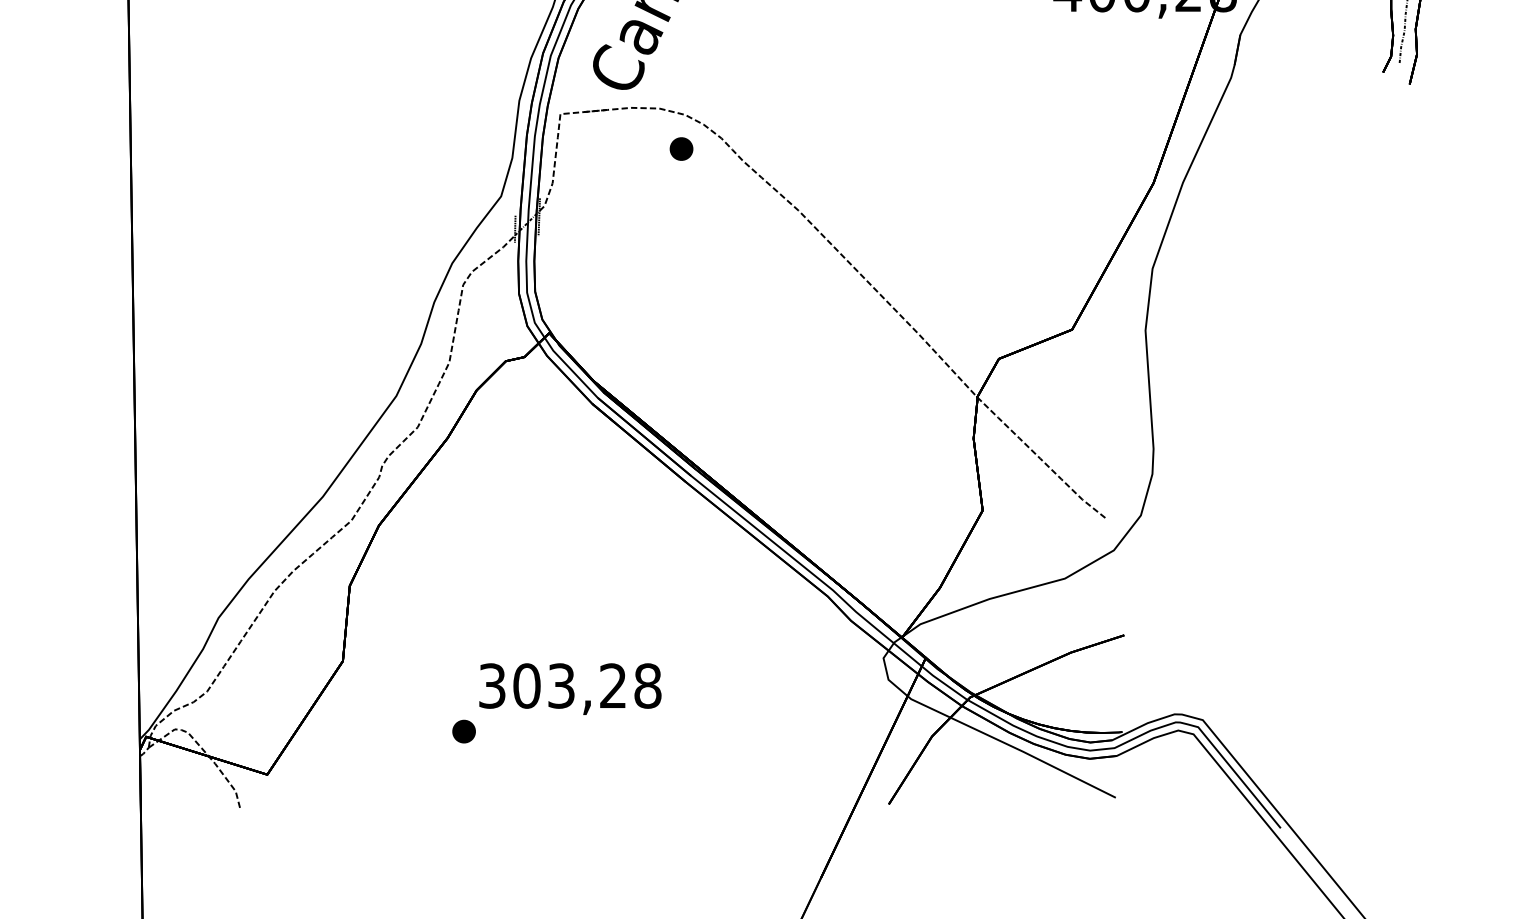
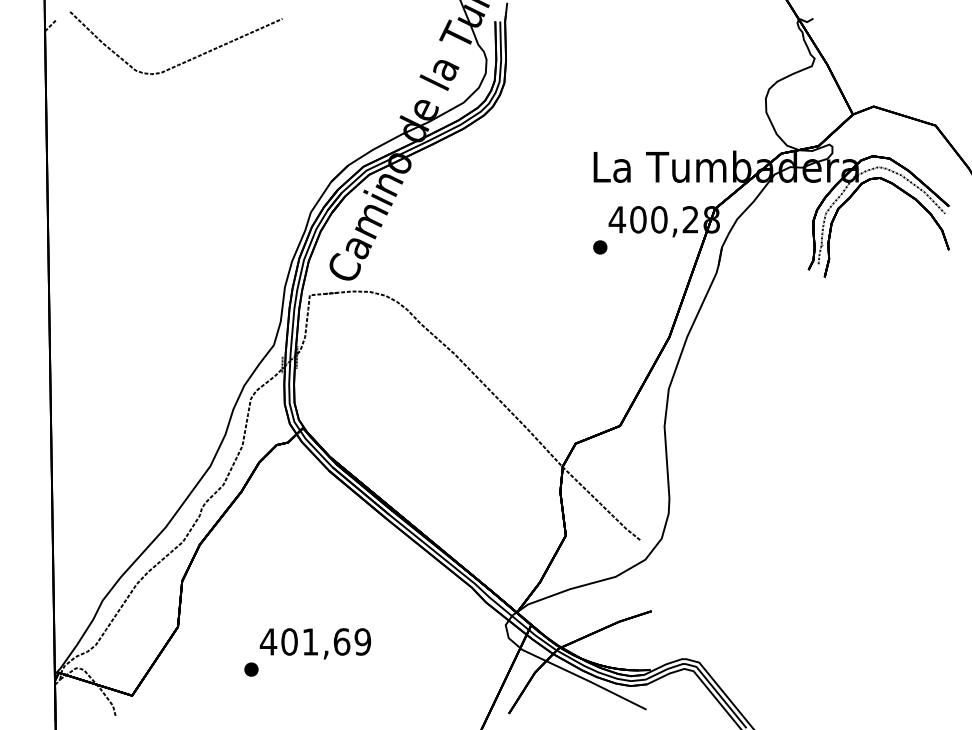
part: (681, 149) -> (600, 247), moved
text: (569, 685) -> (315, 641), 303,28 -> 401,69

